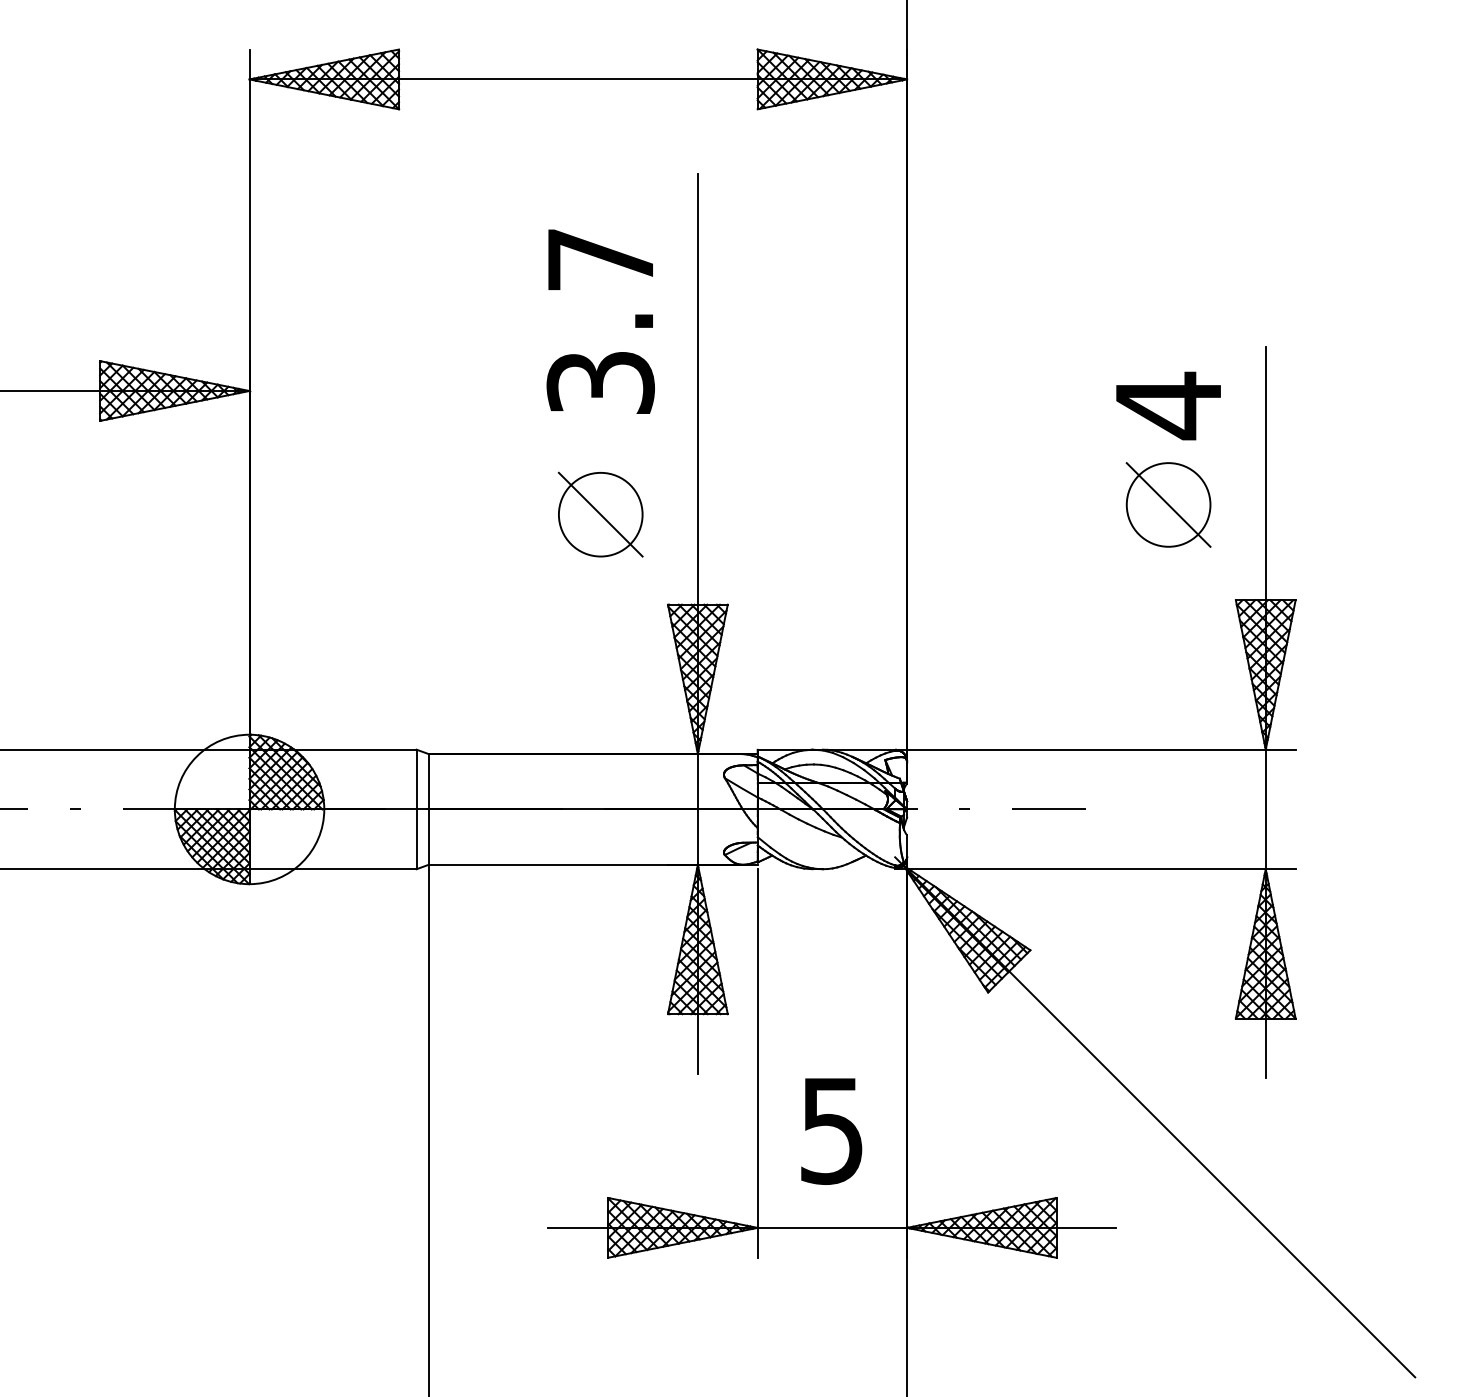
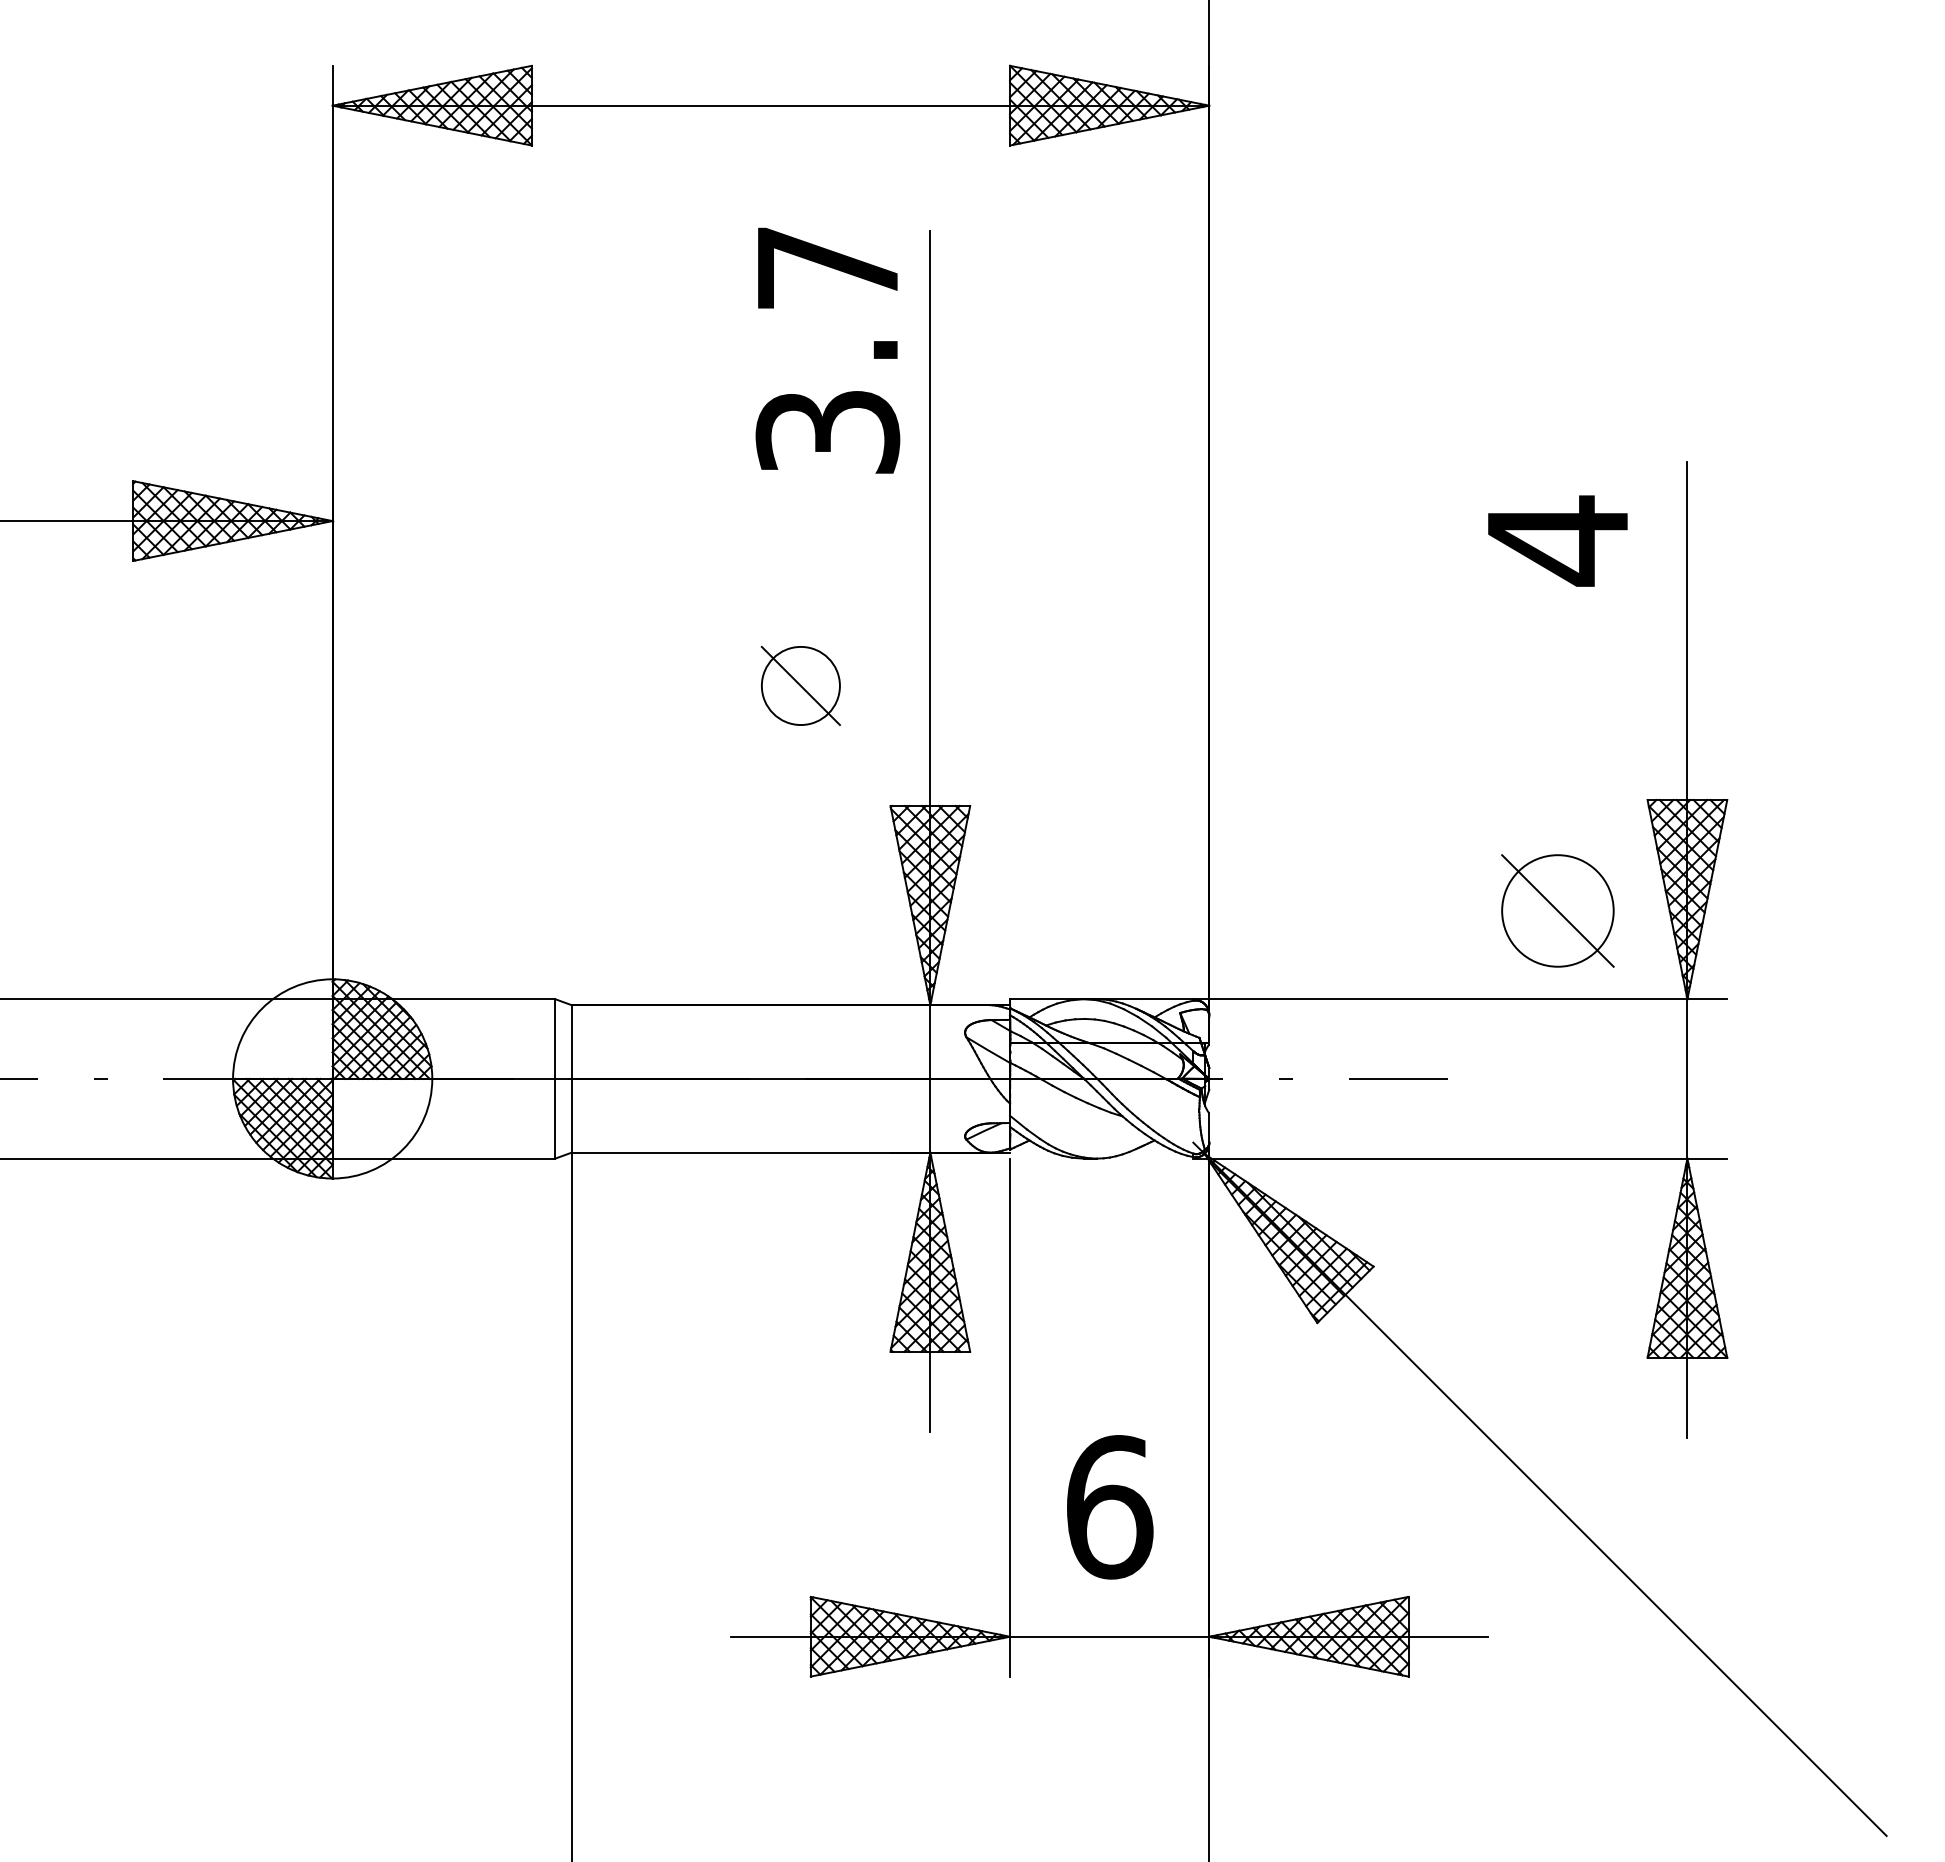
text: (600, 321) -> (827, 350), moved
part: (1168, 504) -> (1557, 910), moved
part: (600, 514) -> (800, 685), size x0.7
text: (833, 1130) -> (1110, 1507), 5 -> 6

